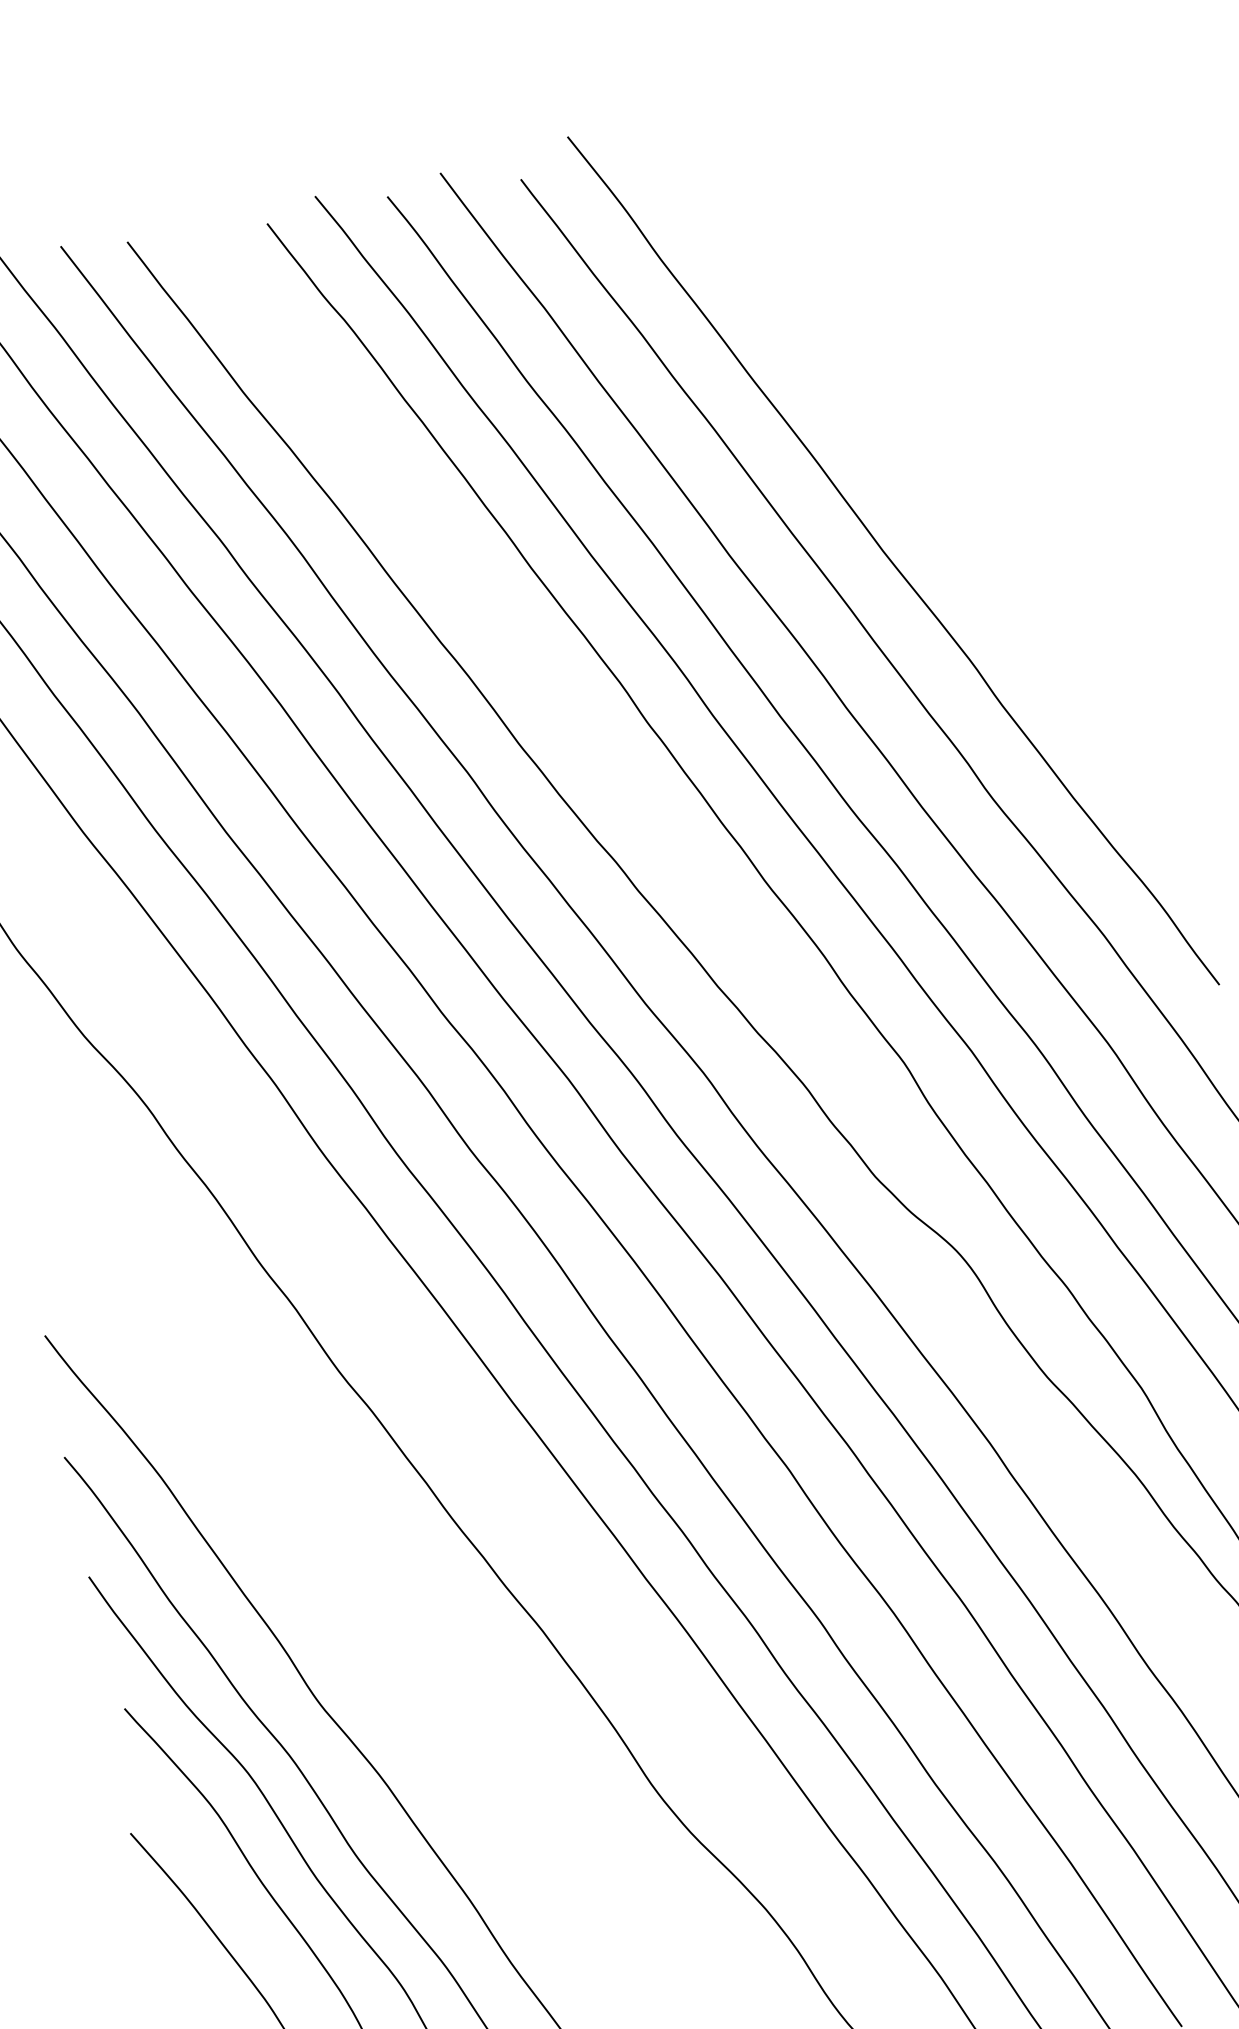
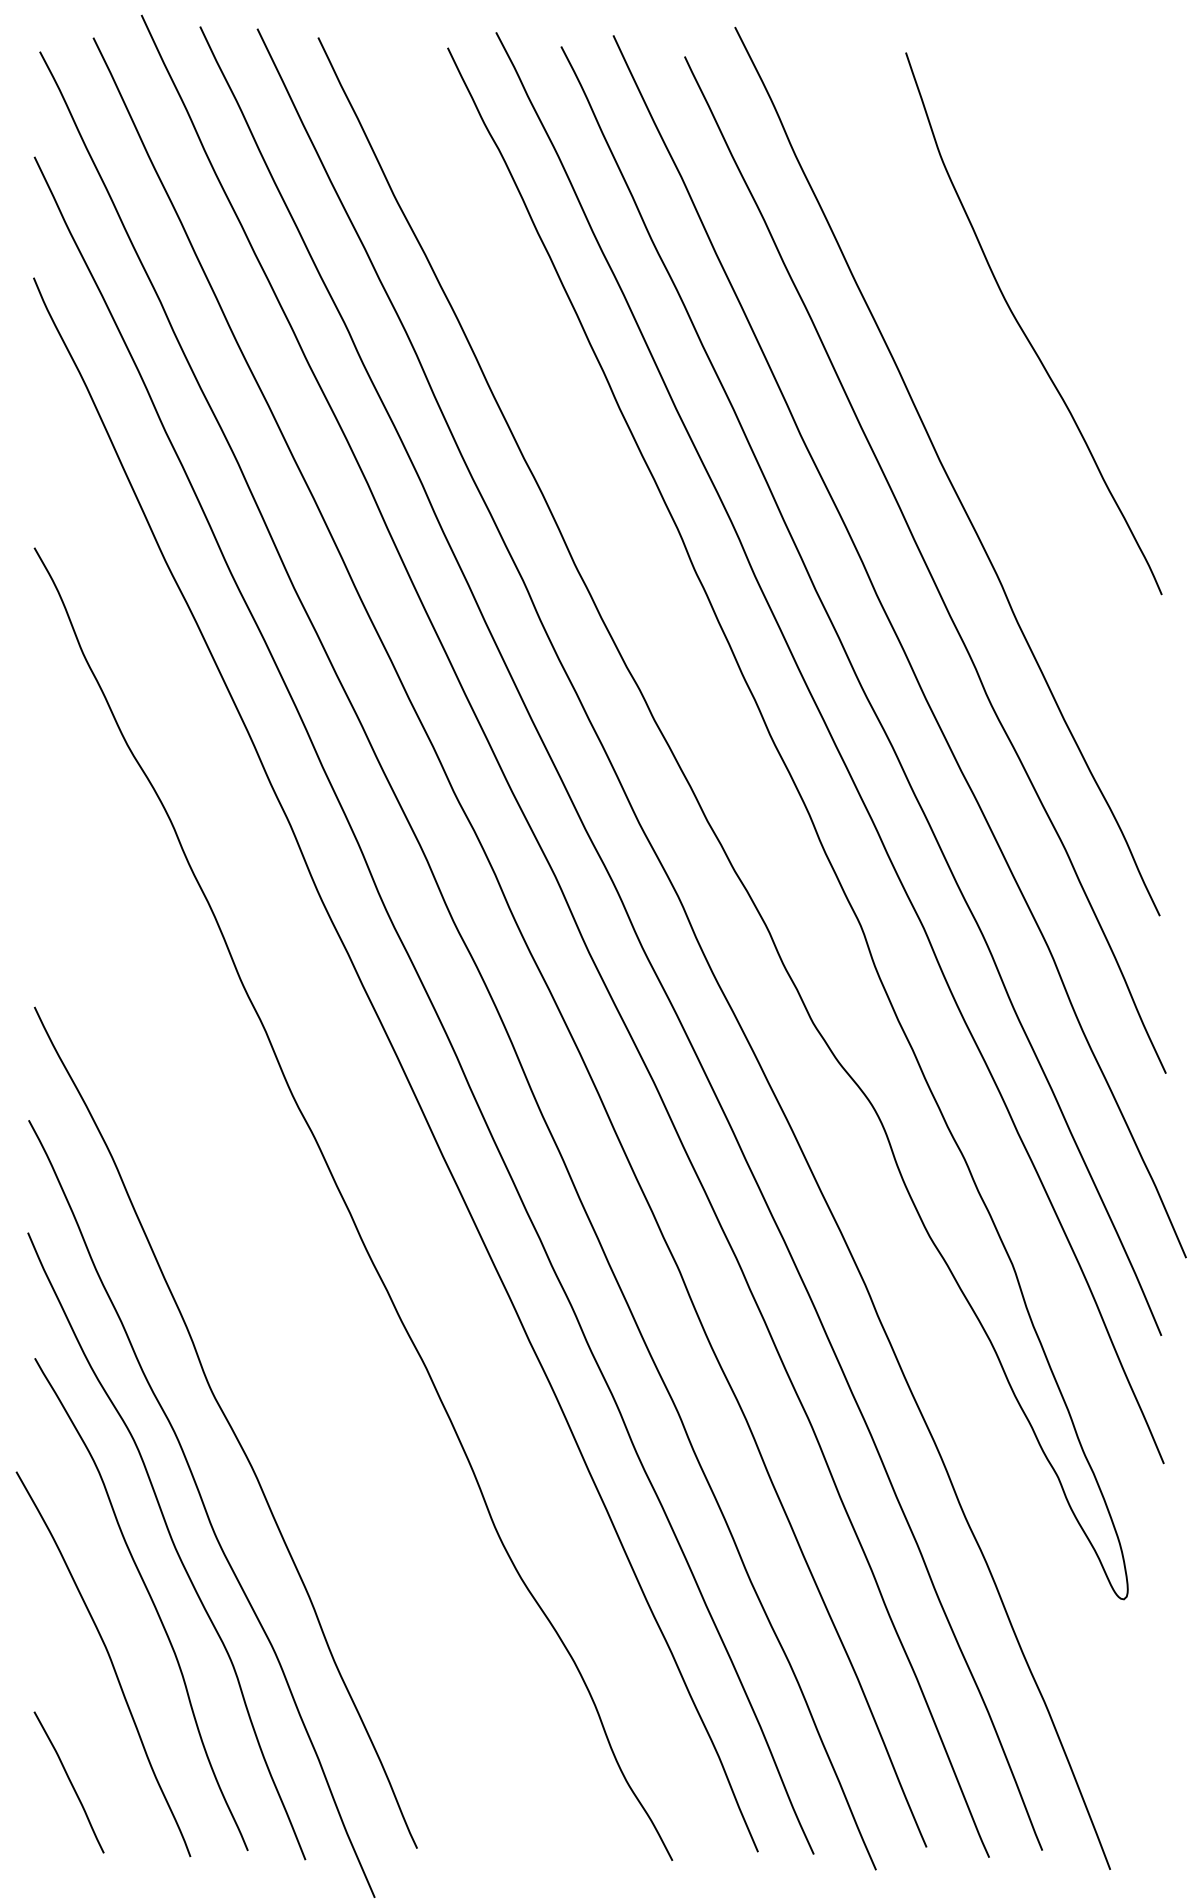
curve: (943, 394) -> (1024, 331), added

